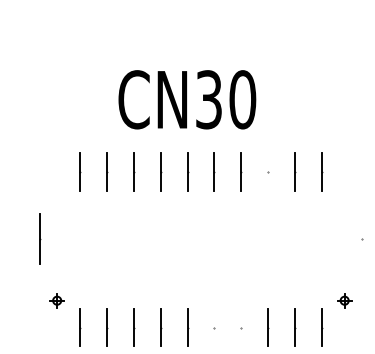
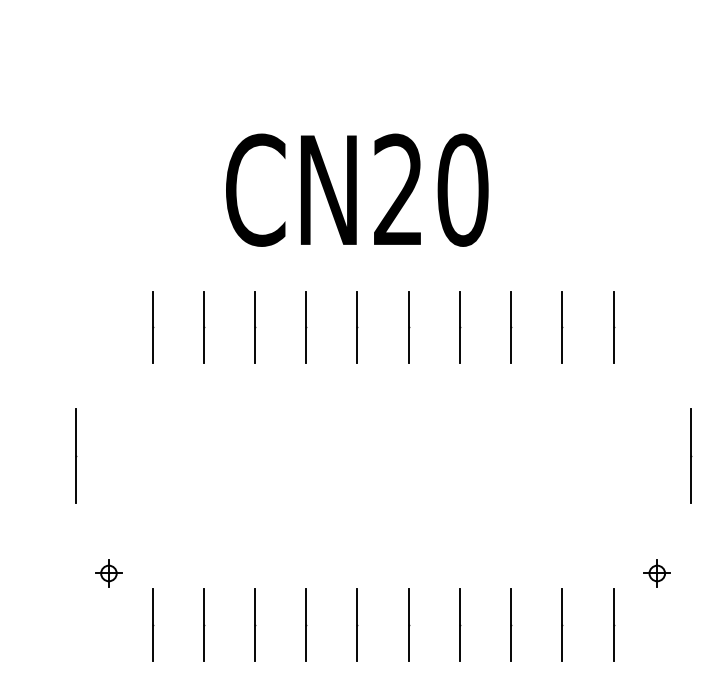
text: (208, 99) -> (397, 189), CN30 -> CN20
line: (268, 171) -> (511, 327), added
line: (362, 238) -> (691, 454), added
line: (214, 327) -> (408, 624), added
line: (241, 327) -> (460, 624), added

